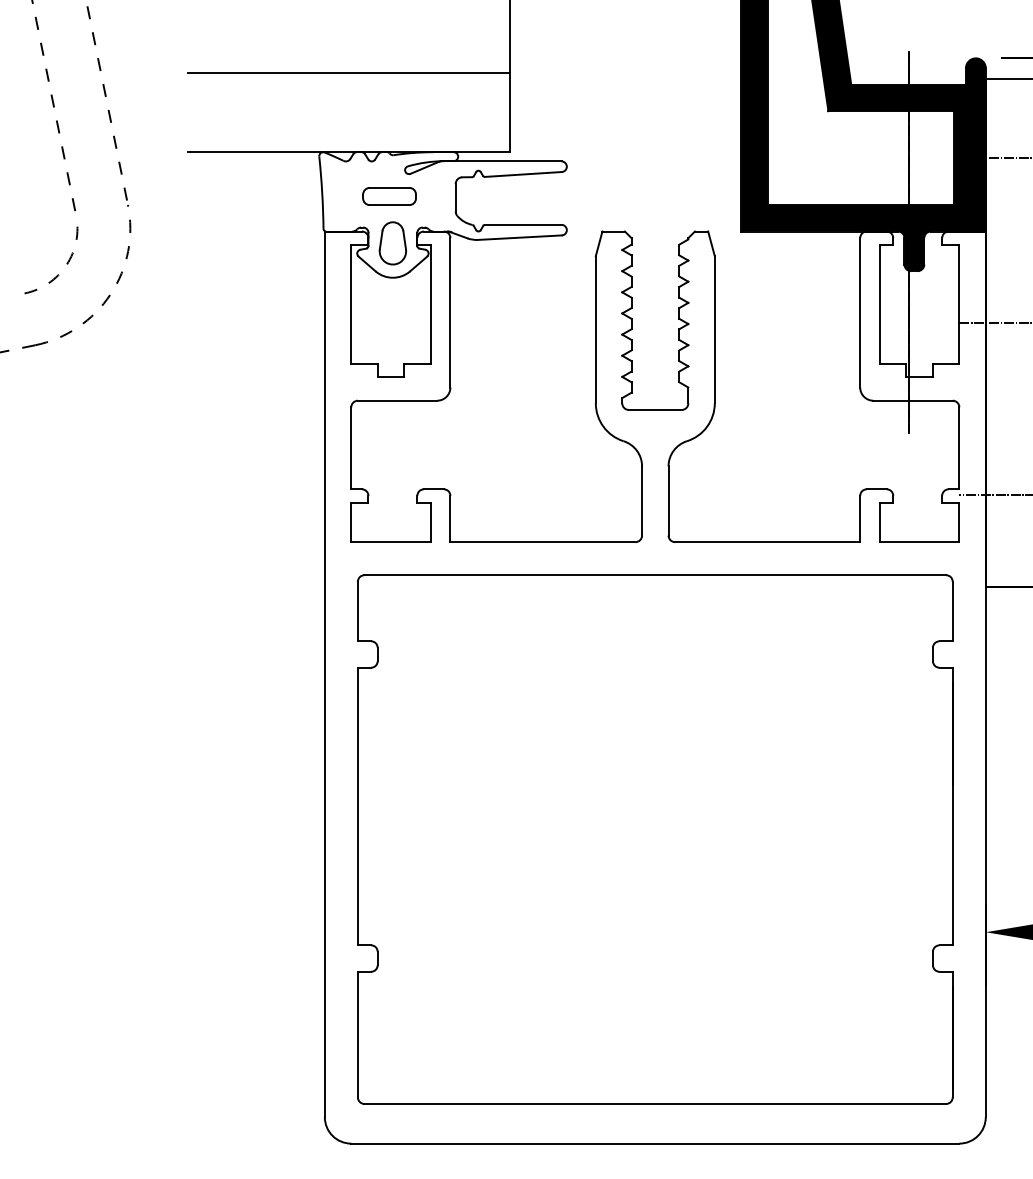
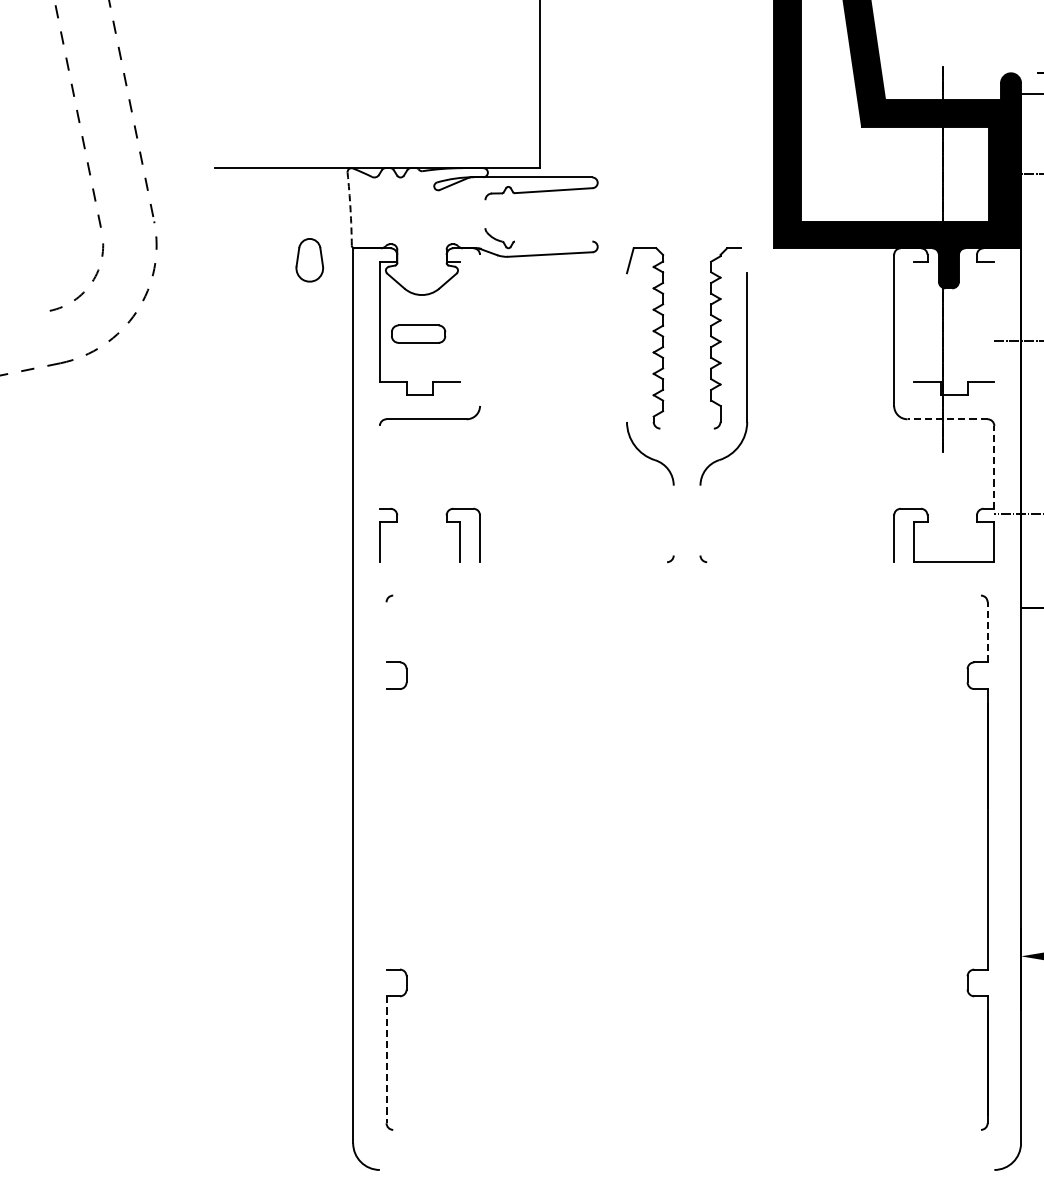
line: (348, 72) -> (377, 87), removed
arc: (322, 192) -> (350, 208), solid -> dashed
part: (389, 196) -> (418, 334), moved
line: (455, 197) -> (485, 213), removed
line: (523, 224) -> (553, 241), removed
part: (392, 243) -> (309, 260), moved
line: (711, 243) -> (743, 260), removed
line: (430, 303) -> (459, 321), removed
line: (880, 303) -> (914, 321), removed
line: (959, 303) -> (994, 321), removed
line: (450, 312) -> (480, 330), removed
line: (595, 329) -> (626, 347), removed
line: (913, 400) -> (948, 419), solid -> dashed
line: (654, 409) -> (686, 428), removed
line: (351, 448) -> (380, 467), removed
line: (959, 448) -> (994, 467), solid -> dashed
line: (642, 500) -> (674, 520), removed
line: (668, 500) -> (700, 520), removed
line: (390, 542) -> (419, 562), removed
line: (542, 542) -> (573, 562), removed
line: (767, 542) -> (800, 562), removed
line: (655, 575) -> (687, 595), removed
line: (357, 611) -> (386, 632), removed
line: (952, 611) -> (987, 632), solid -> dashed
line: (357, 806) -> (386, 829), removed
line: (357, 1034) -> (386, 1059), solid -> dashed
line: (655, 1103) -> (687, 1129), removed
line: (655, 1143) -> (687, 1169), removed

